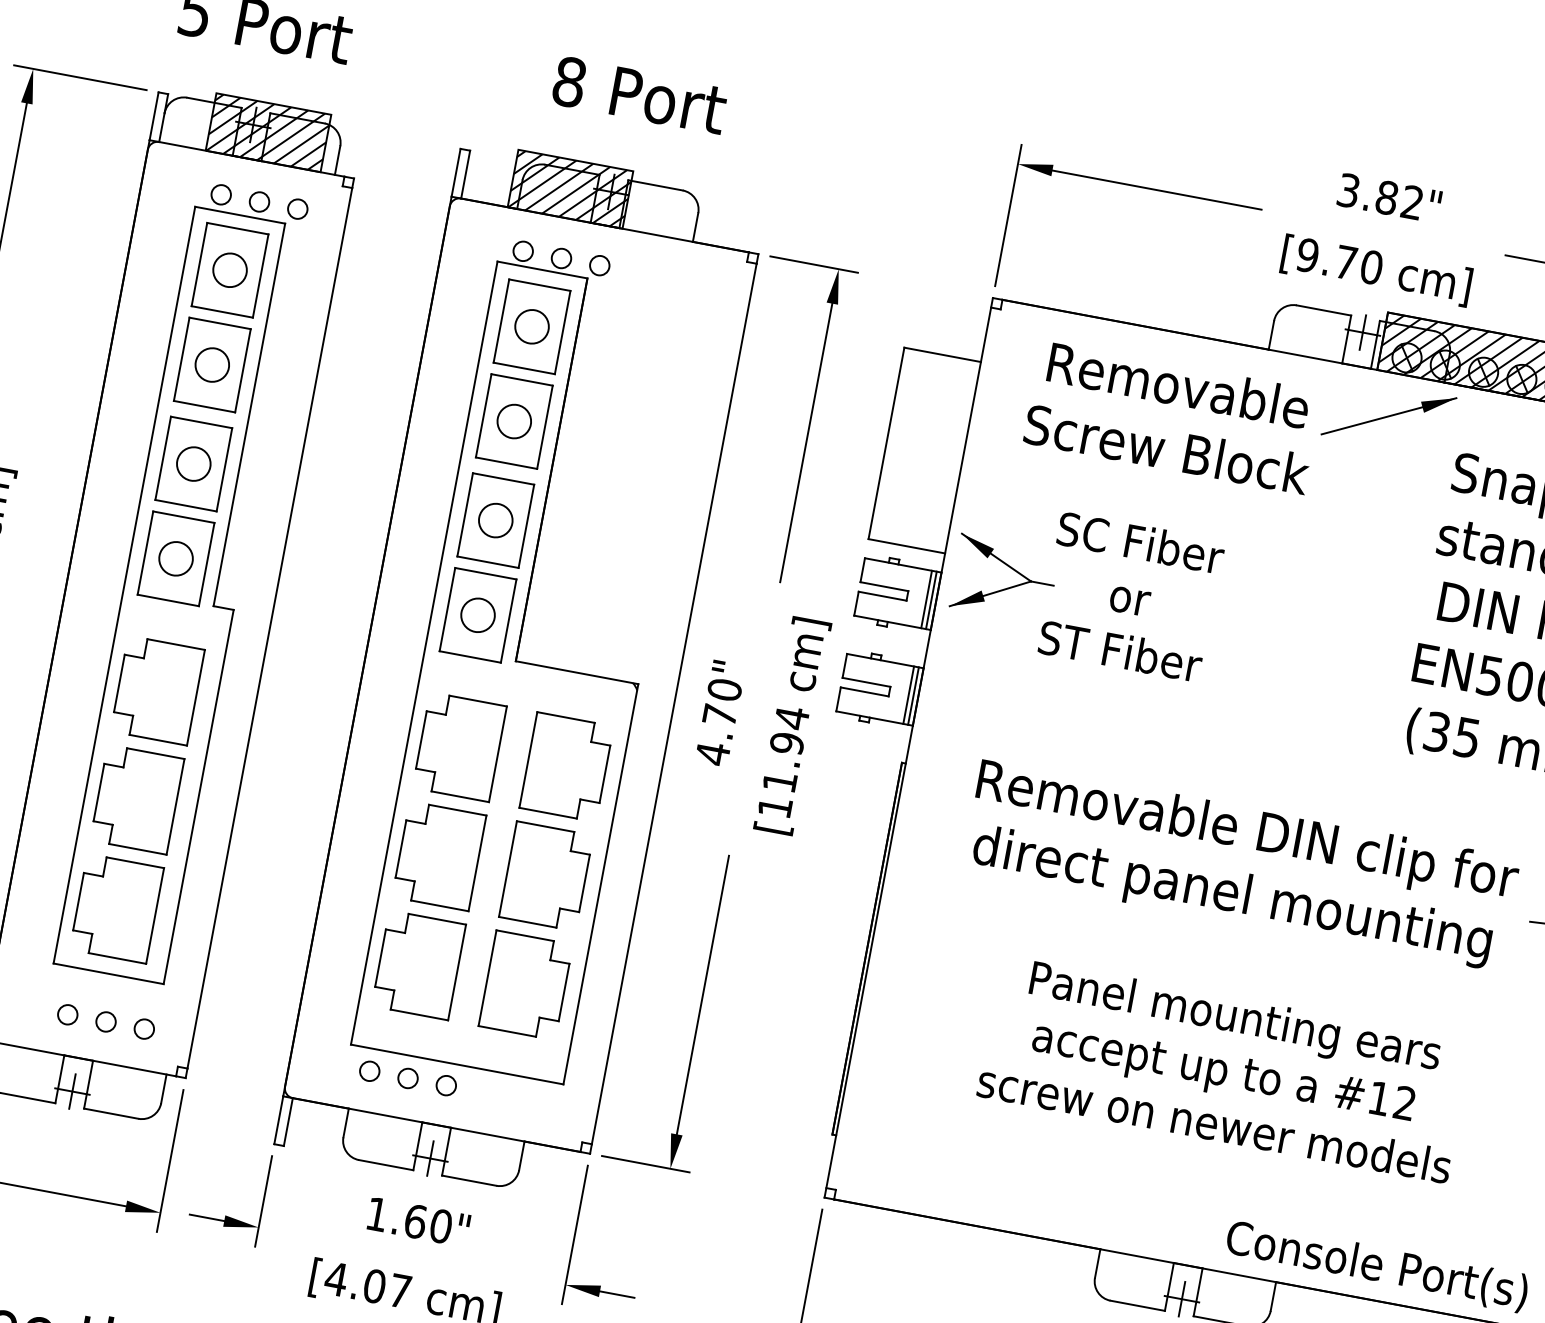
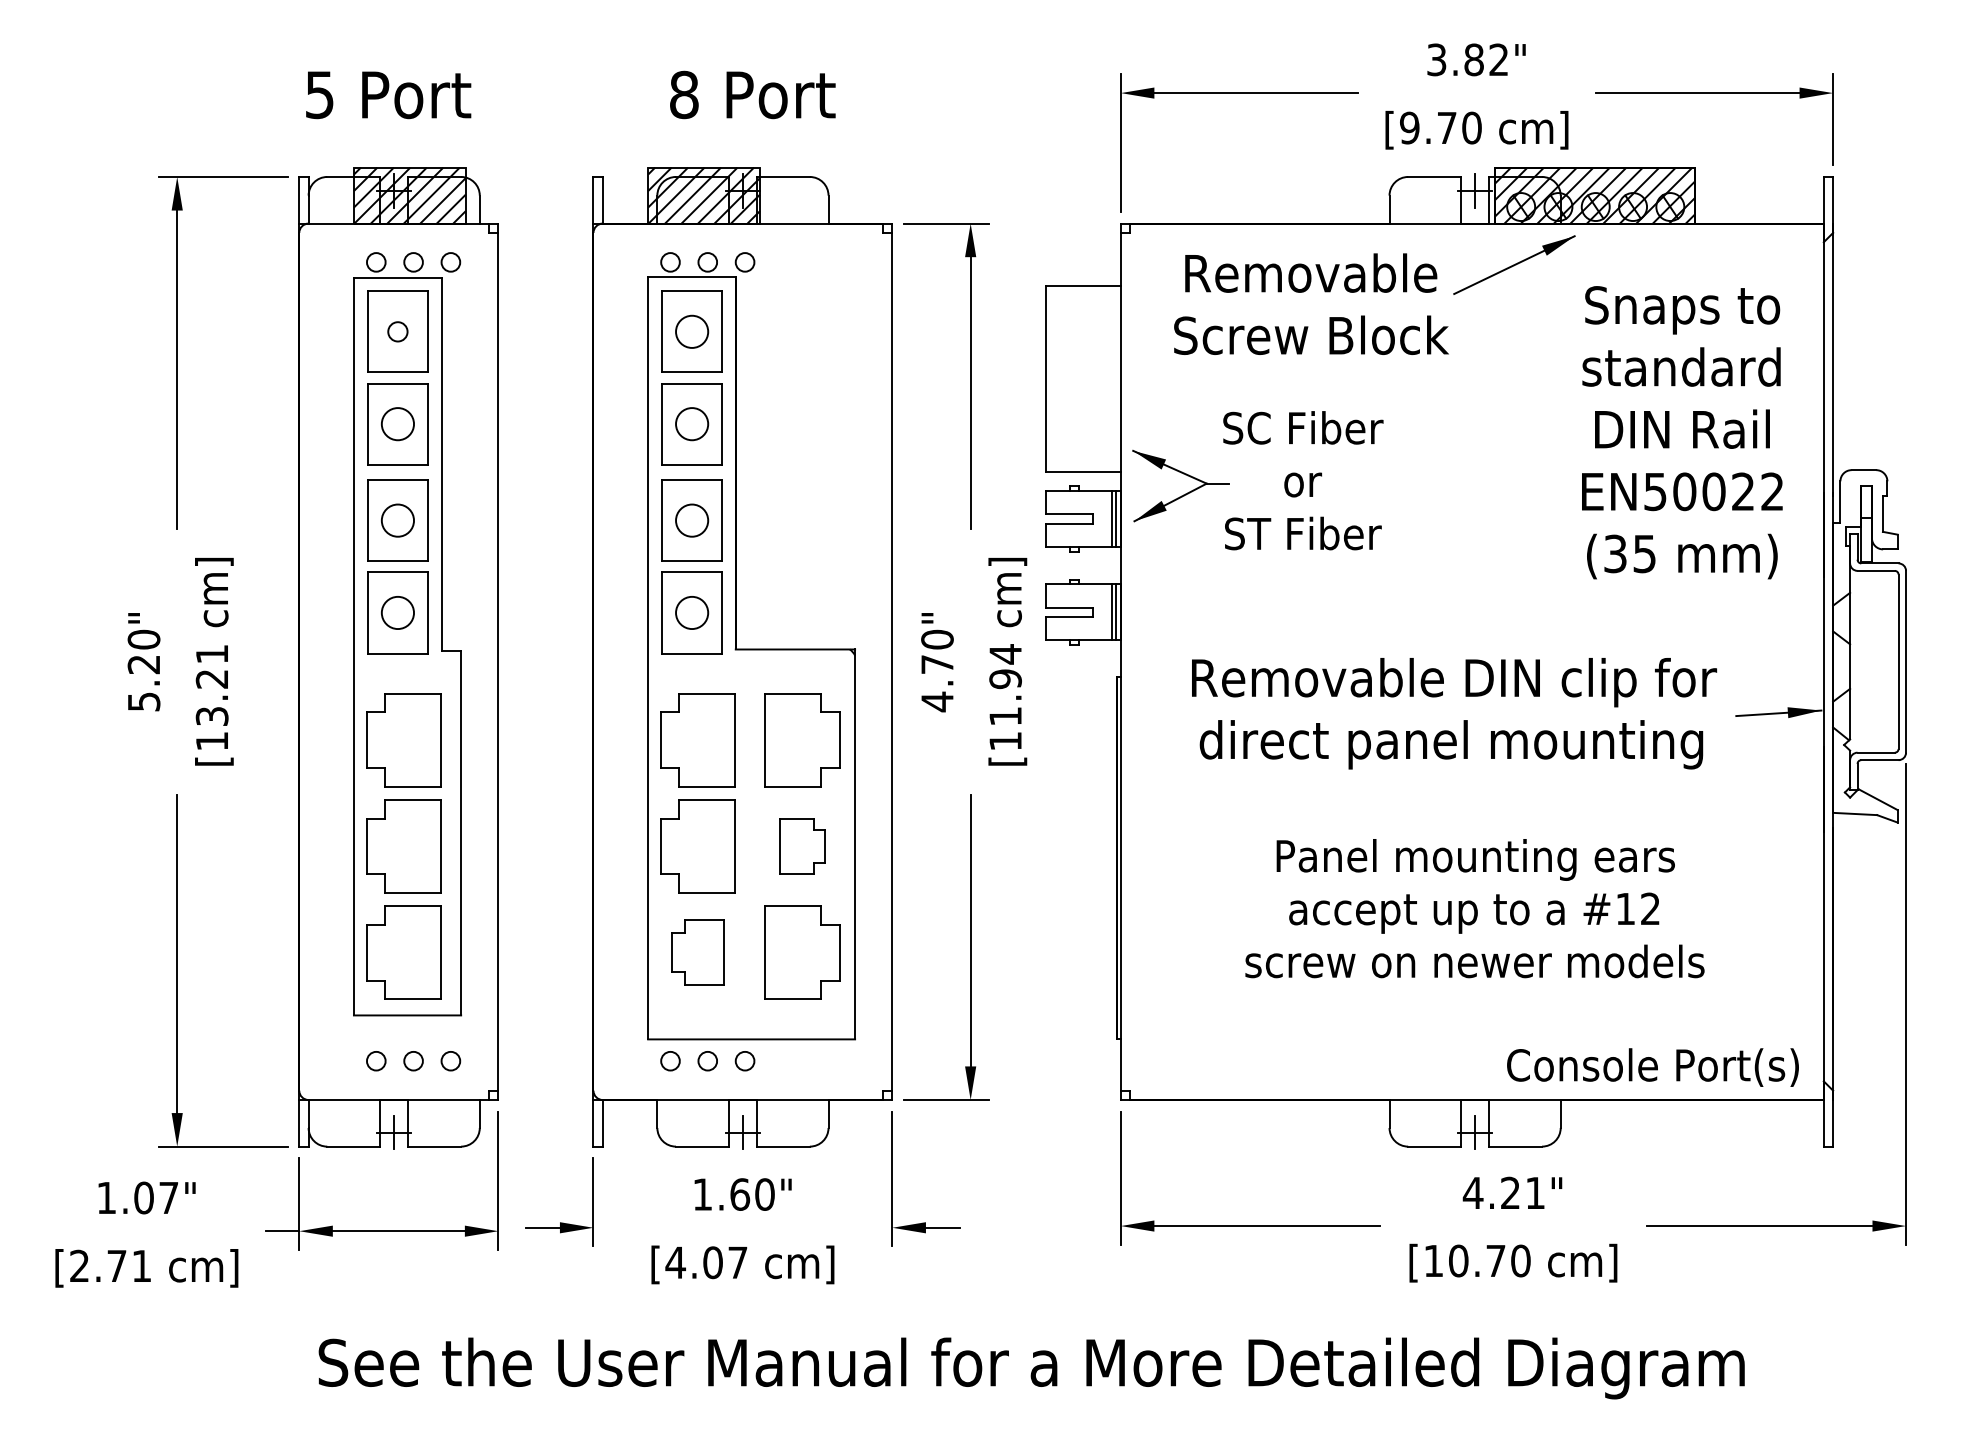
circle: (229, 269) -> (397, 331), size x0.6
part: (546, 876) -> (802, 846), size x0.6
part: (418, 964) -> (697, 952), size x0.7

